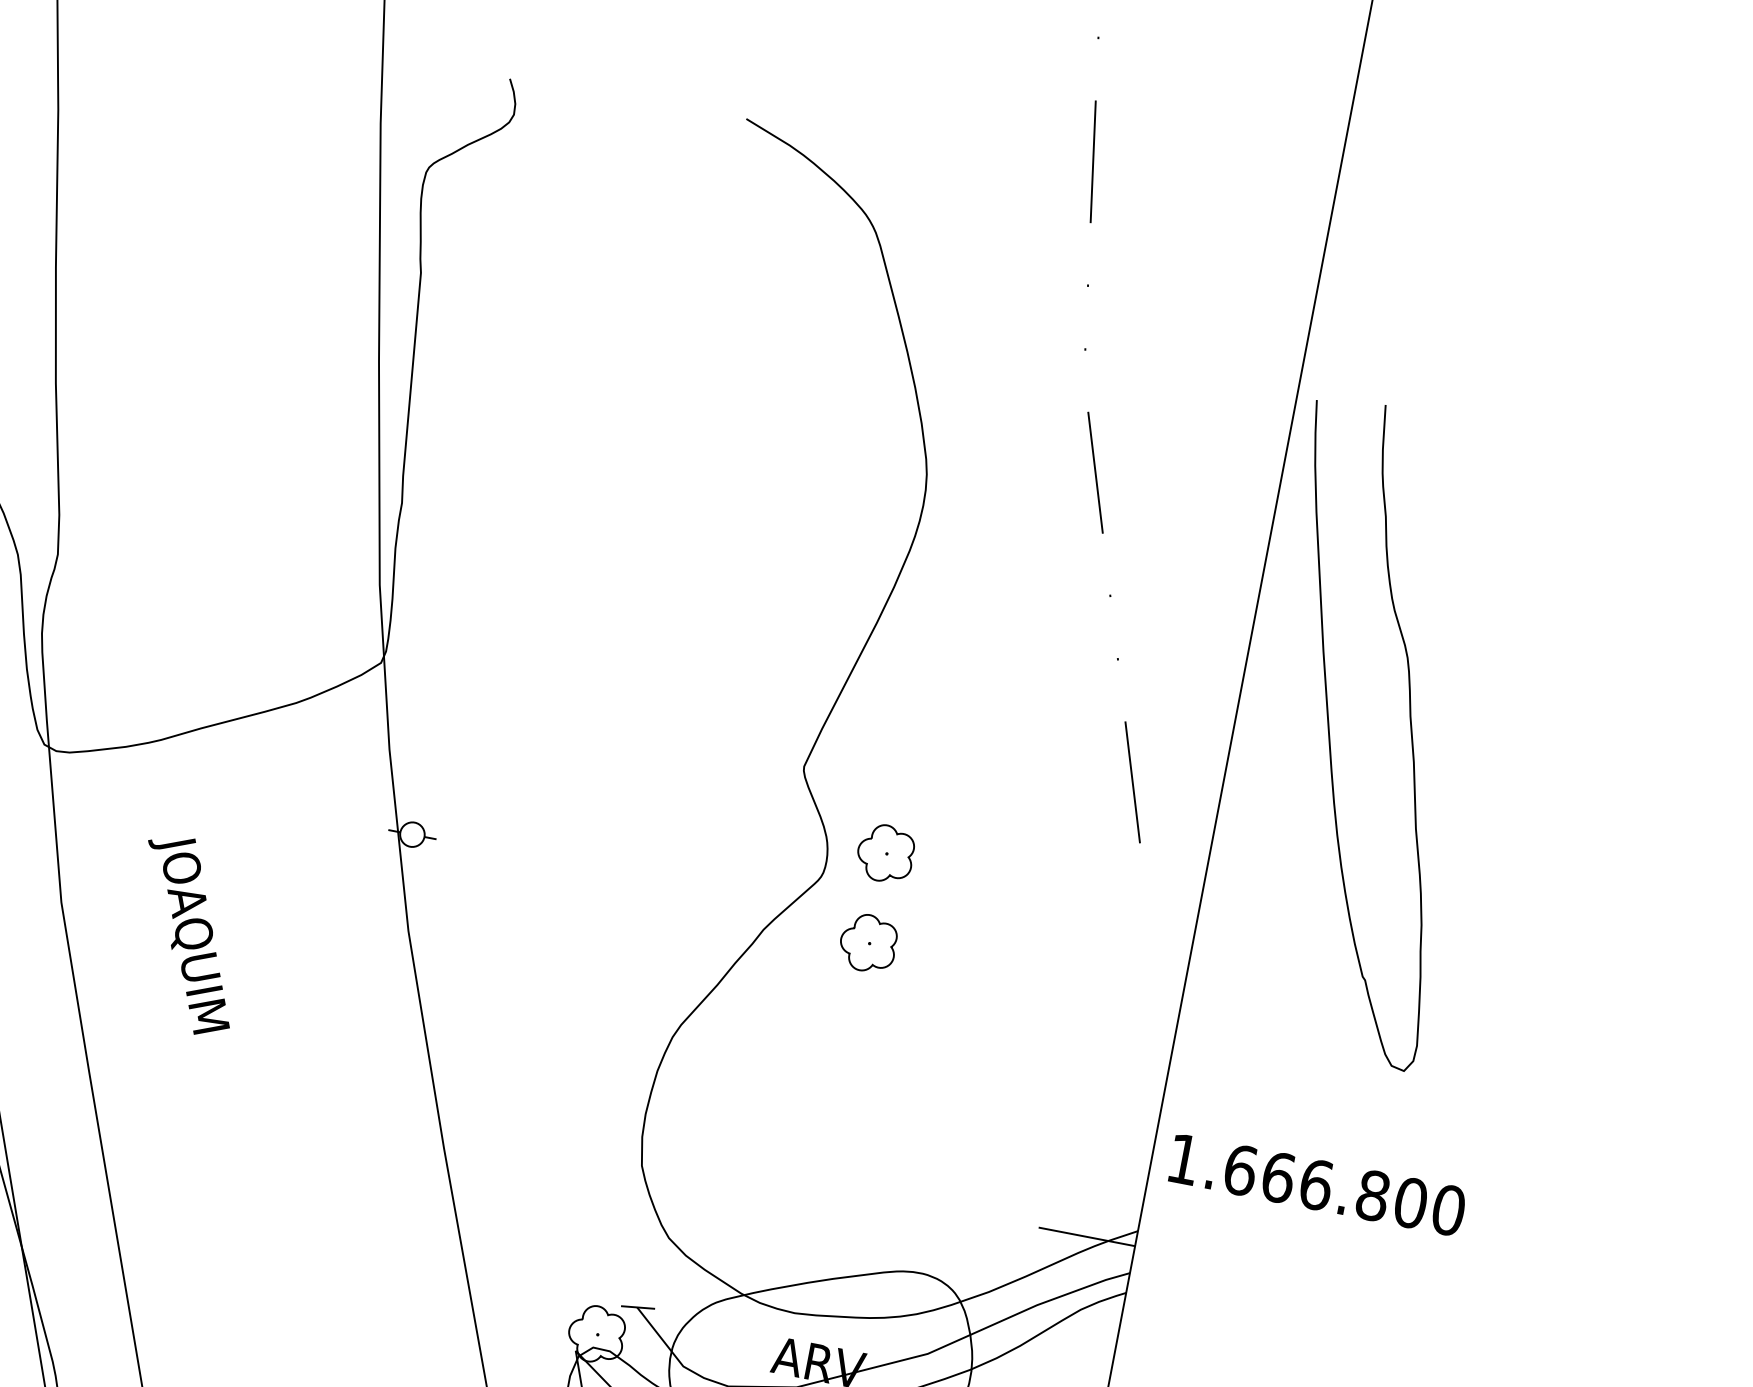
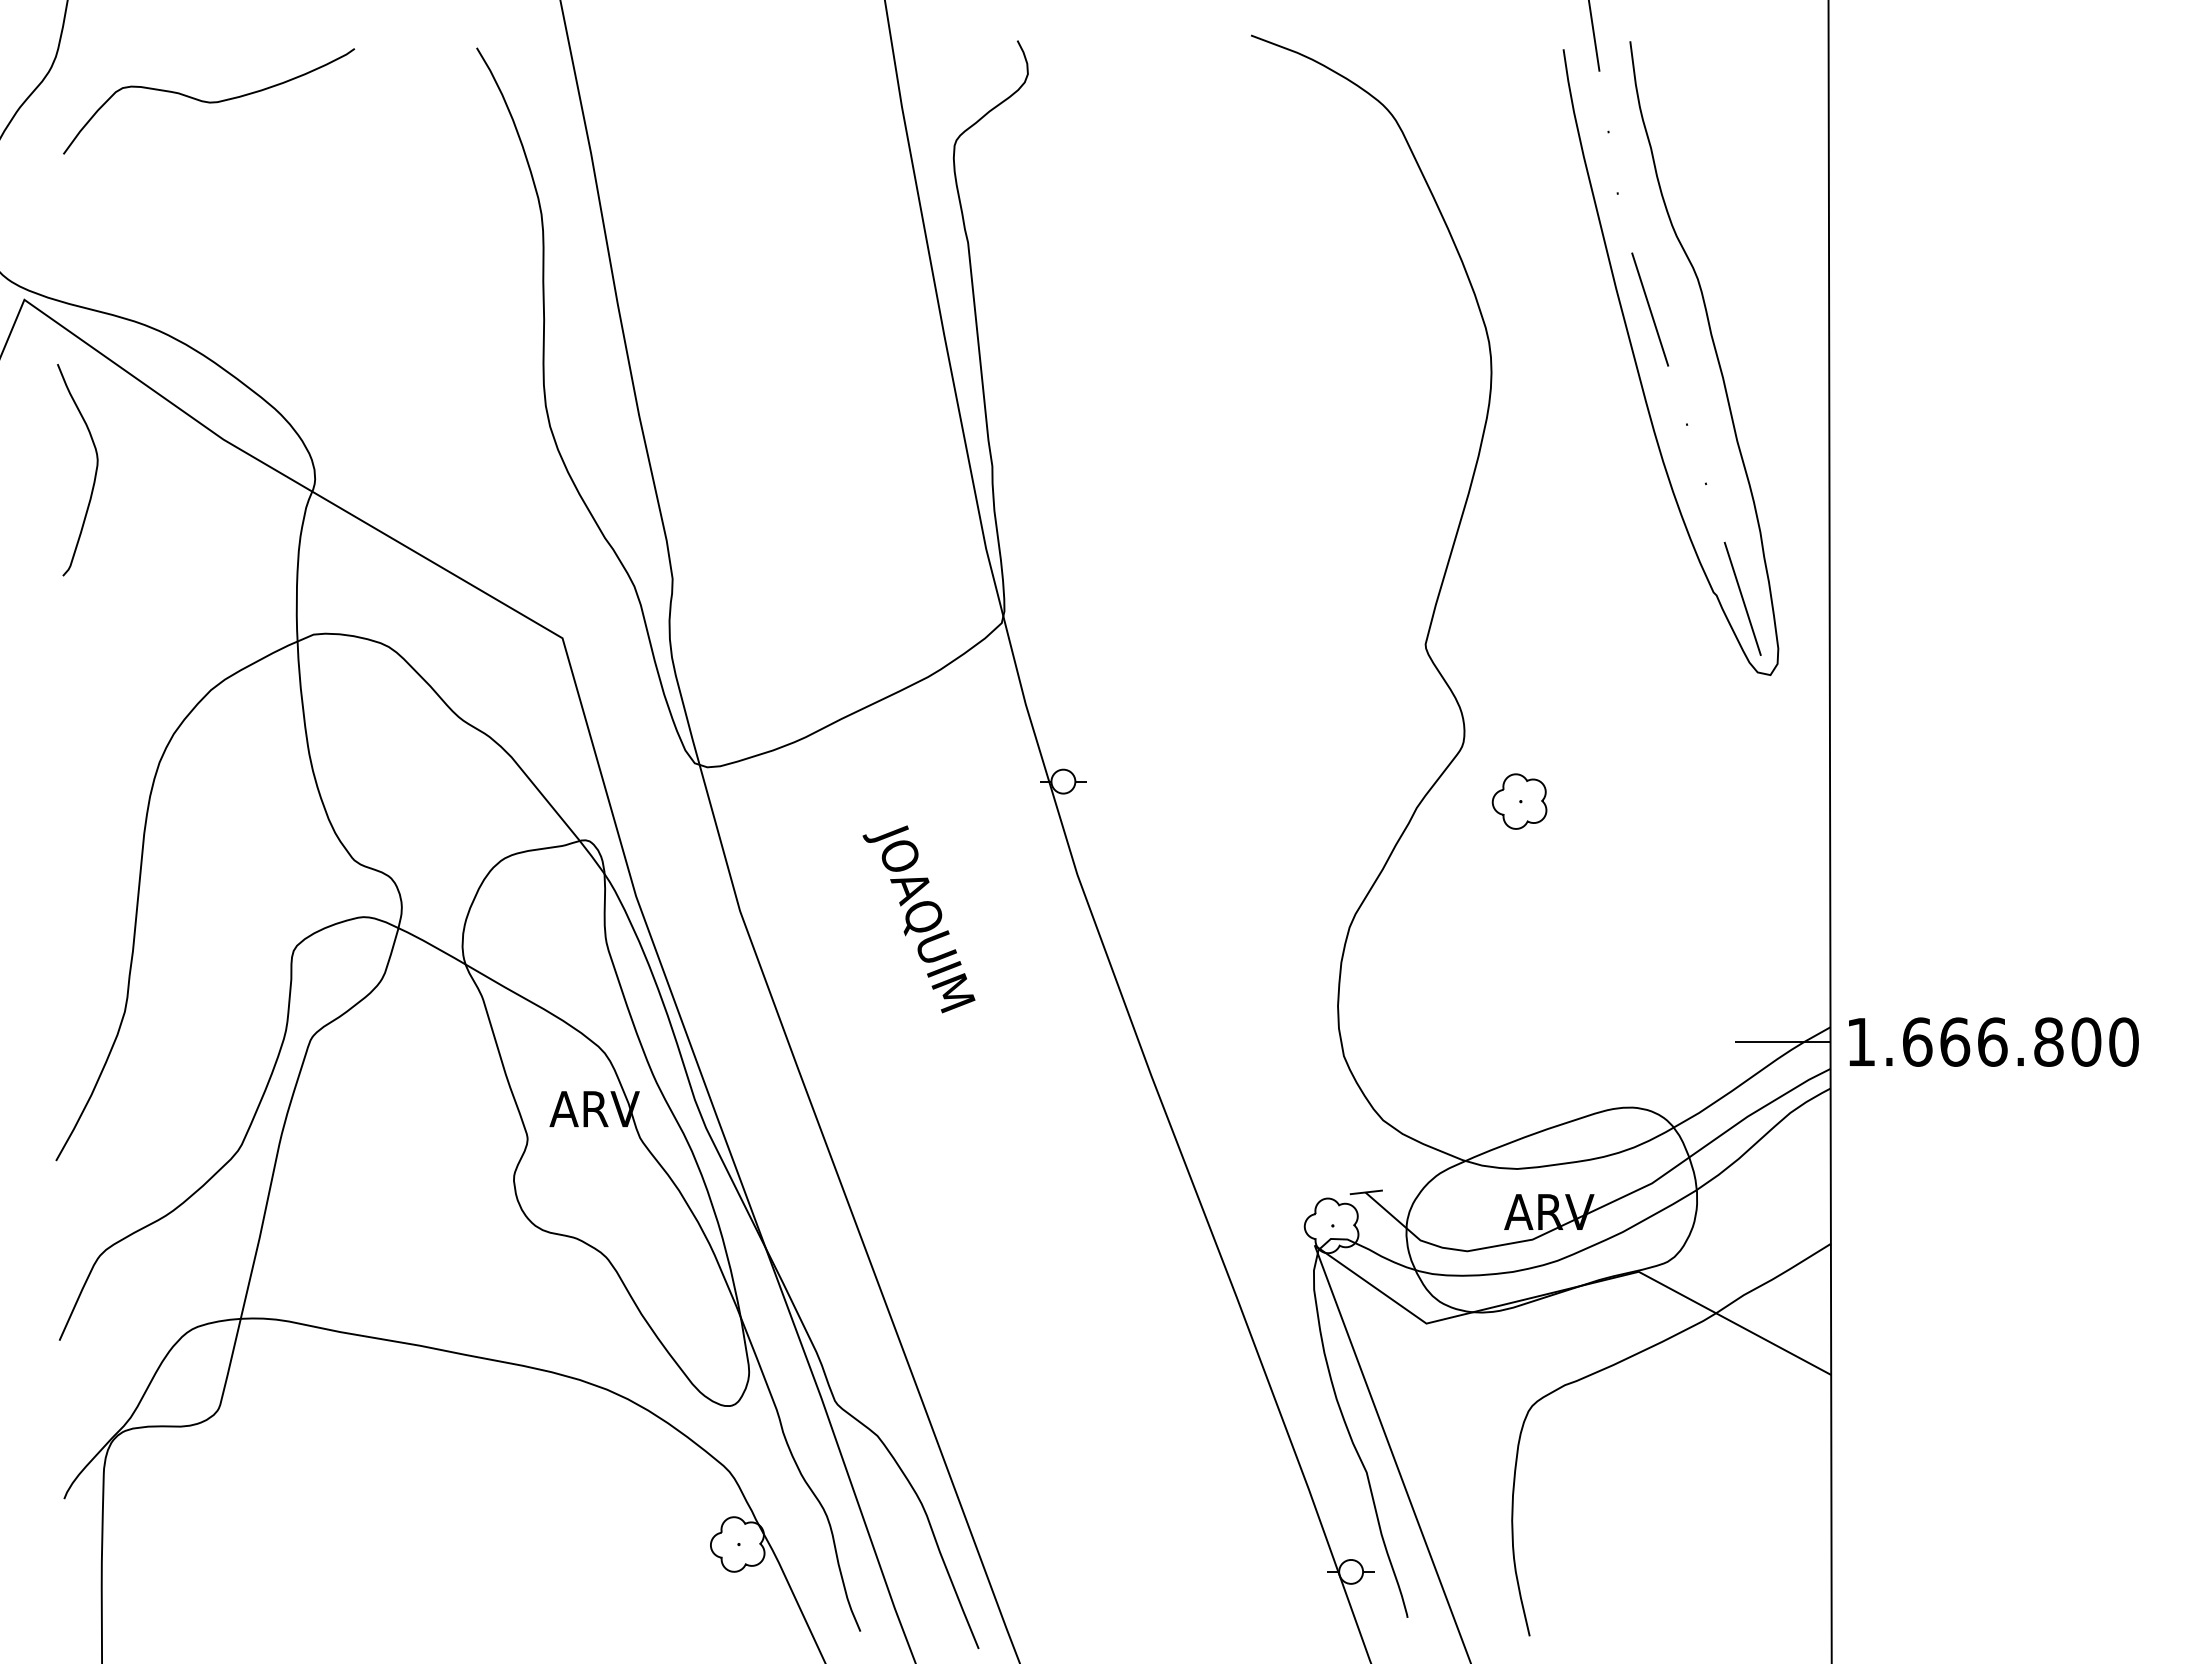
curve: (1330, 736) -> (1638, 368), moved
part: (885, 853) -> (1519, 712), removed
text: (188, 935) -> (918, 919), moved
text: (1317, 1184) -> (1993, 1041), moved

